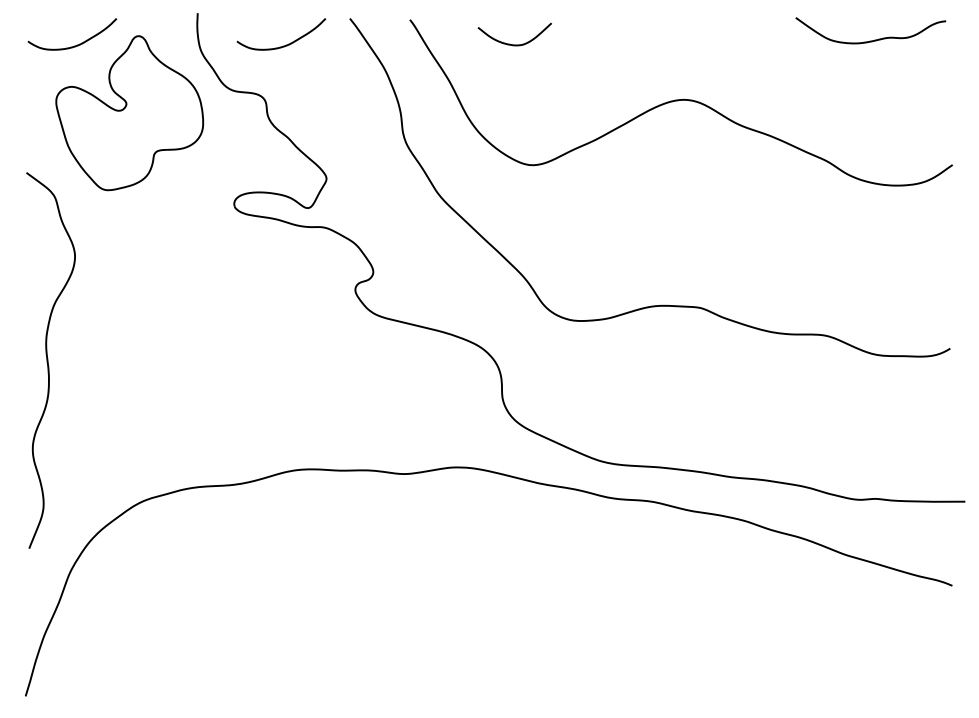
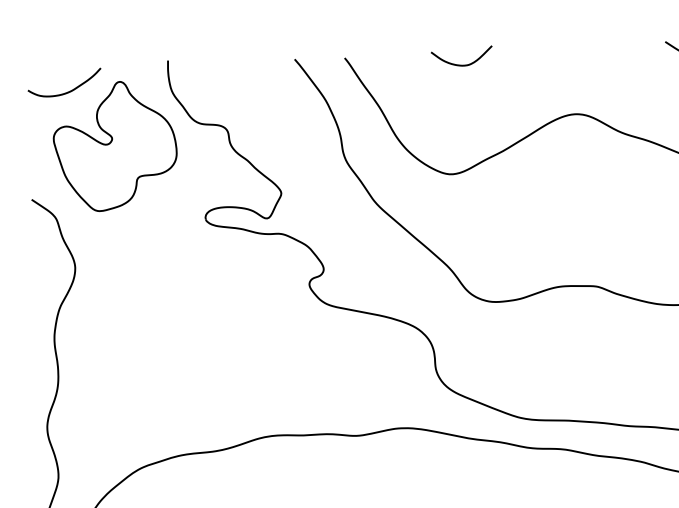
curve: (286, 44) -> (242, 83), removed
curve: (514, 44) -> (462, 64), moved

